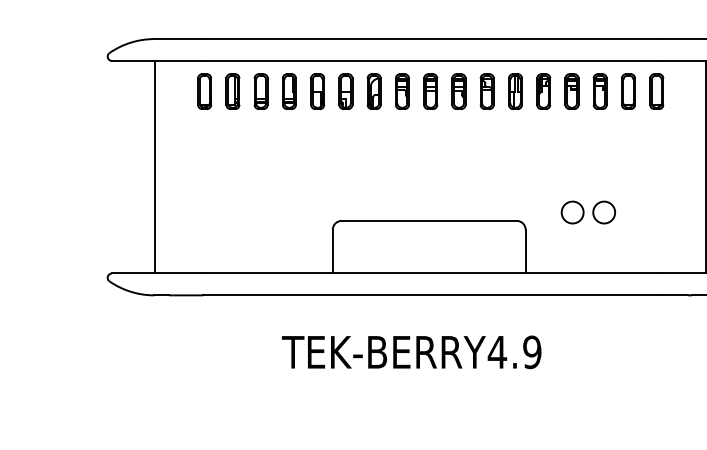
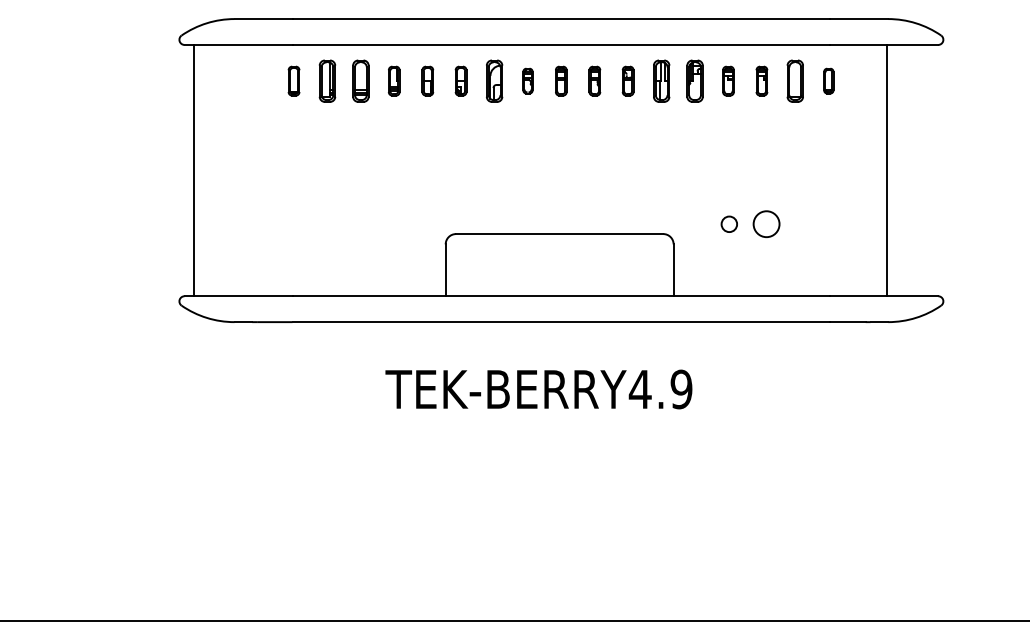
part: (204, 91) -> (293, 80), size x0.7
part: (288, 91) -> (393, 80), size x0.7
part: (317, 91) -> (427, 80), size x0.7
part: (345, 91) -> (460, 80), size x0.7
part: (402, 91) -> (527, 80), size x0.6
part: (429, 91) -> (560, 80), size x0.7
part: (458, 91) -> (594, 80), size x0.7
part: (486, 91) -> (627, 80), size x0.7
part: (572, 91) -> (728, 80), size x0.7
part: (599, 91) -> (761, 80), size x0.7
part: (656, 91) -> (828, 80), size x0.6
line: (155, 167) -> (193, 170), moved
circle: (572, 212) -> (729, 224), size x0.6

